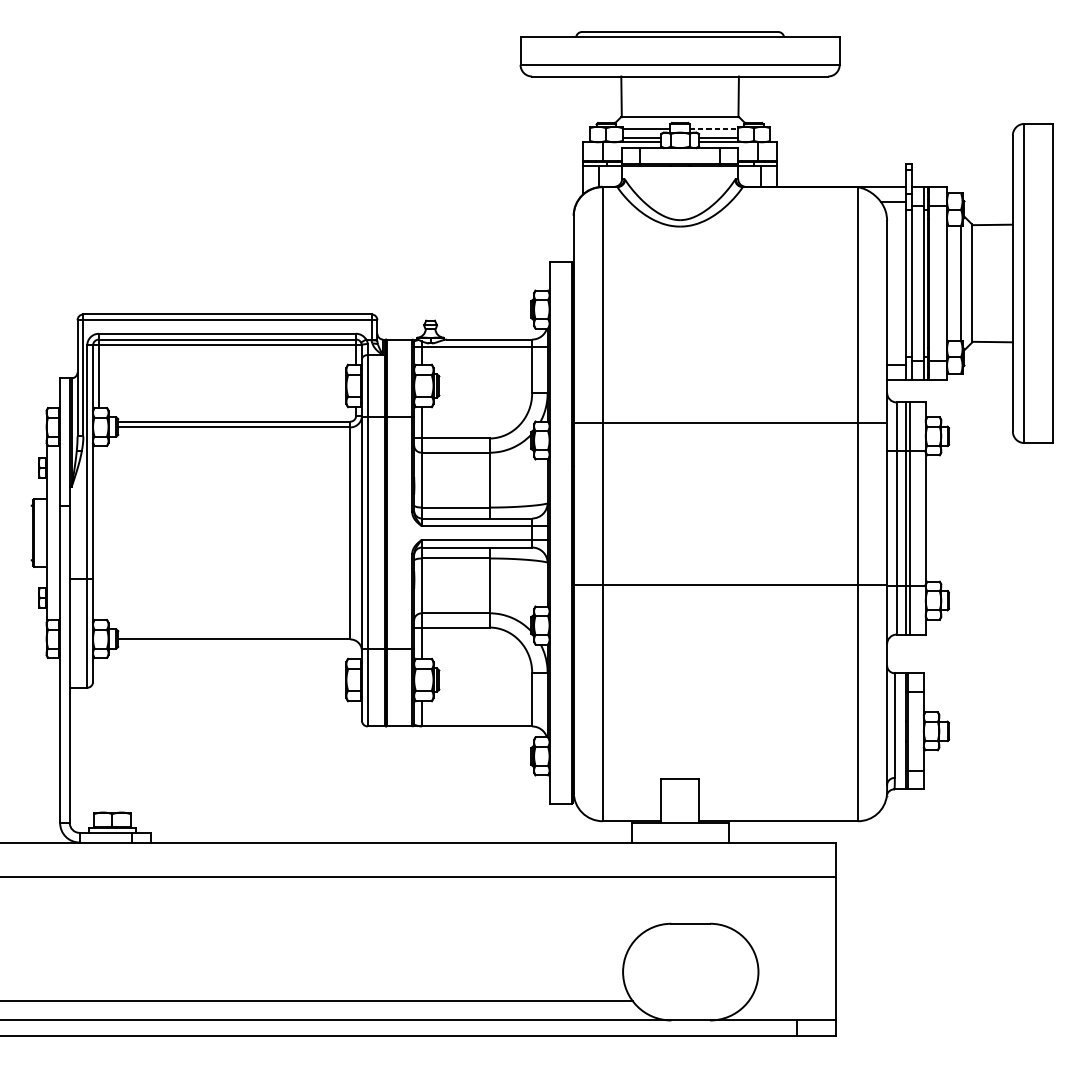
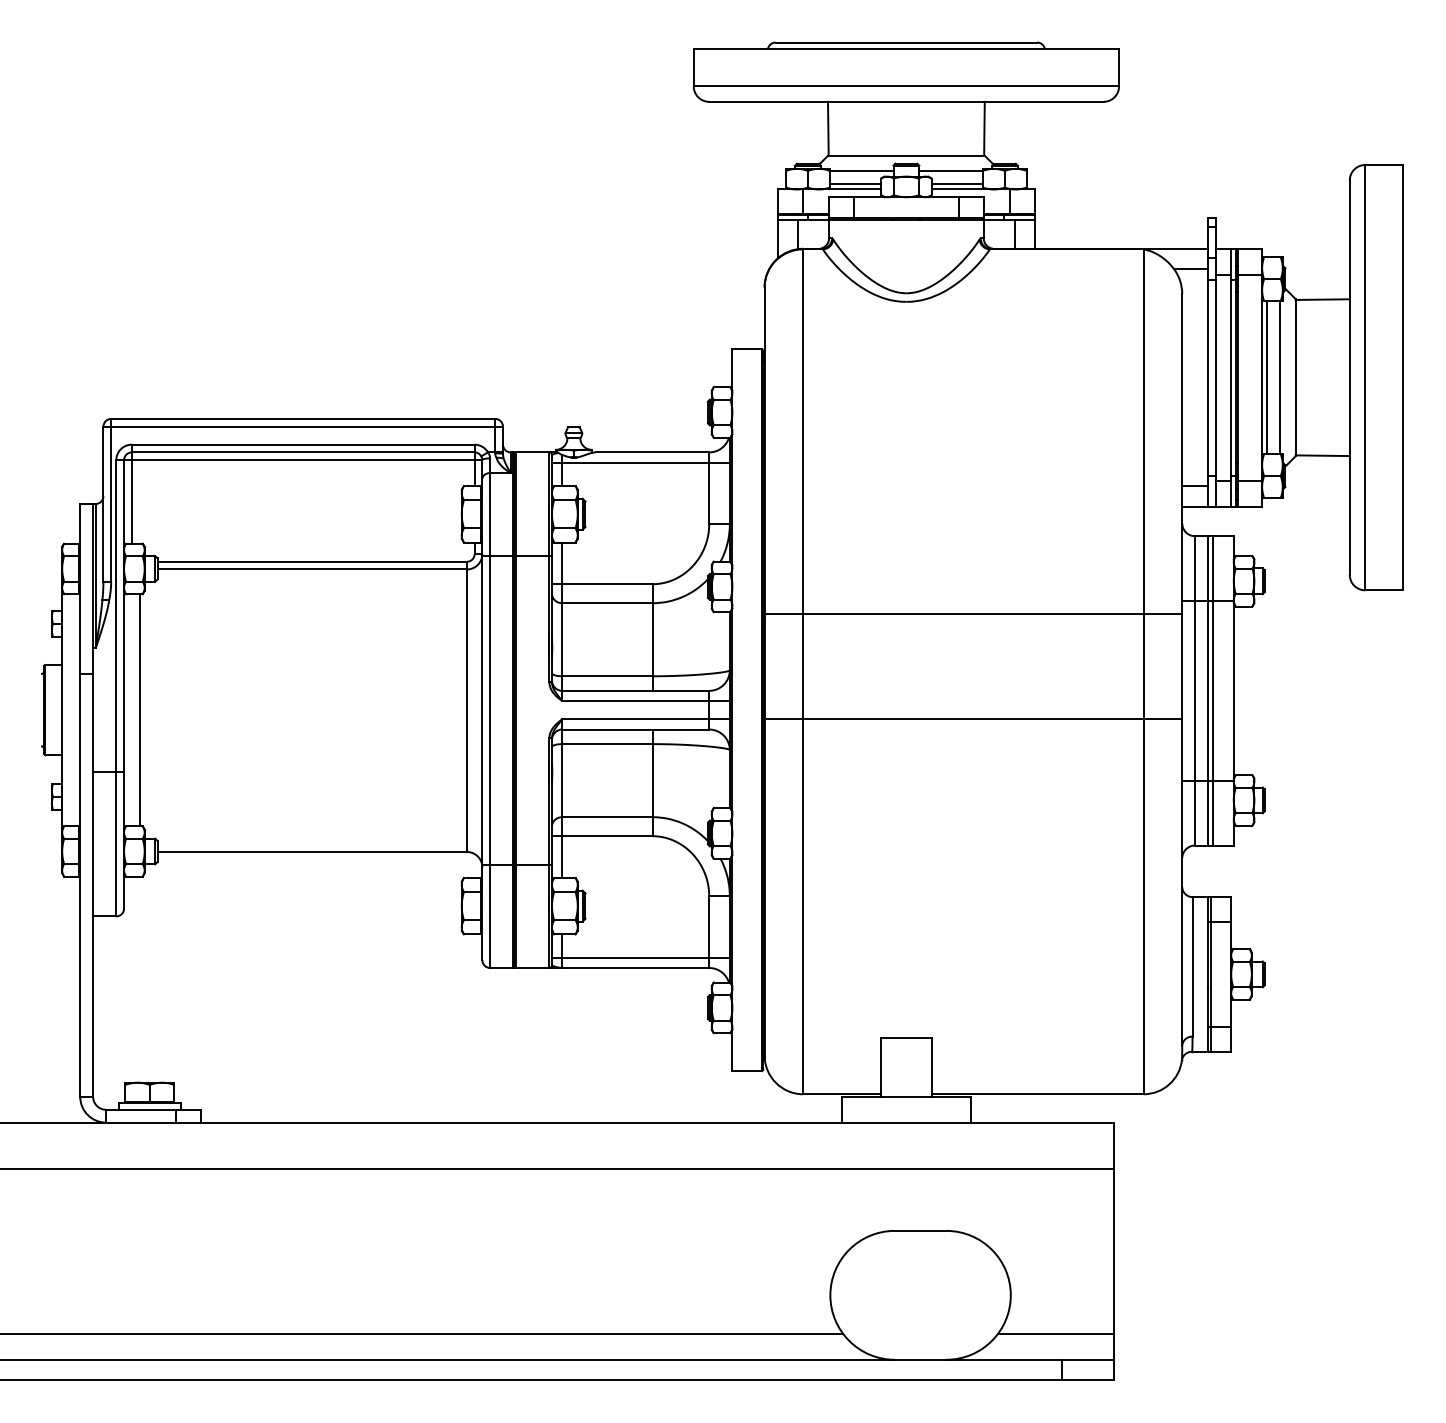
line: (713, 128) -> (951, 171), dashed -> solid
line: (951, 283) -> (1267, 377), added
line: (730, 422) -> (973, 613), moved
line: (104, 533) -> (139, 710), added
line: (730, 585) -> (973, 719), moved
line: (480, 718) -> (640, 957), added
line: (792, 1001) -> (1055, 1334), added

